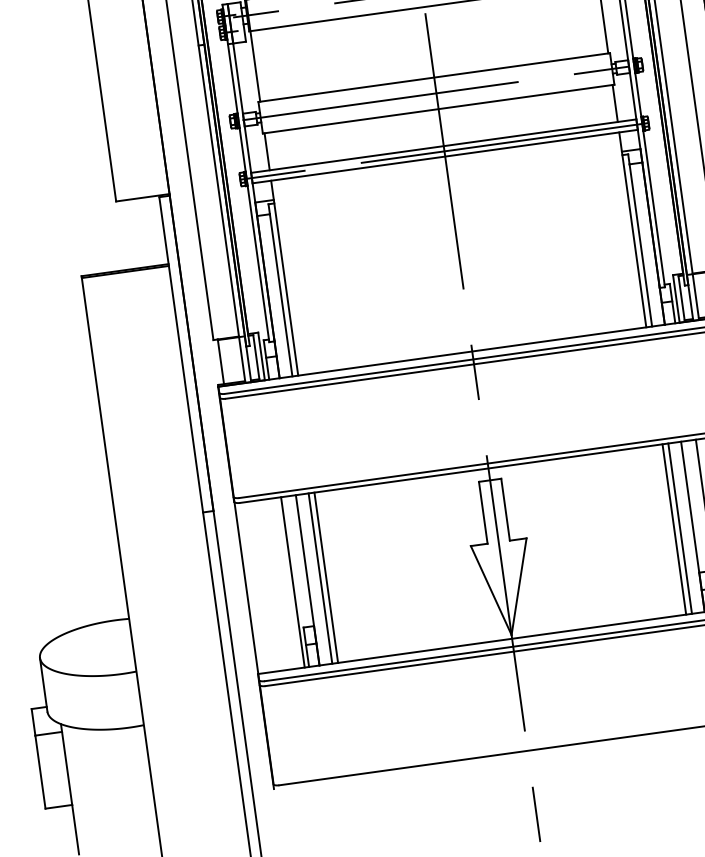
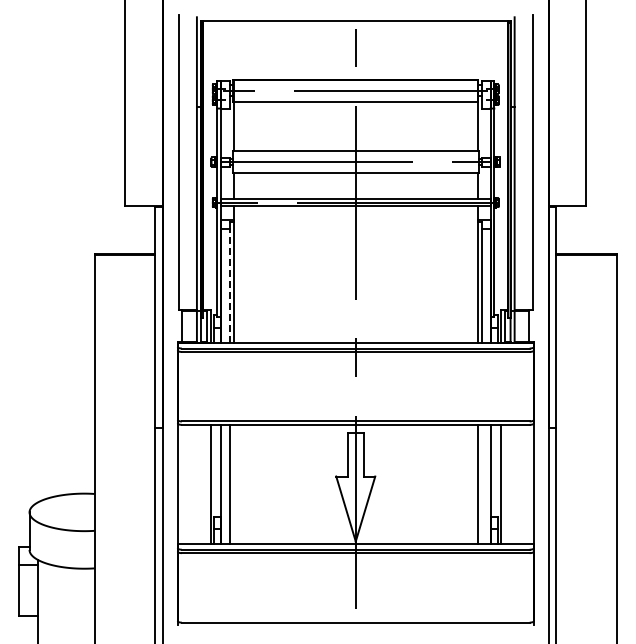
line: (280, 295) -> (229, 286), solid -> dashed
line: (679, 528) -> (481, 484), removed
line: (325, 577) -> (233, 484), removed

